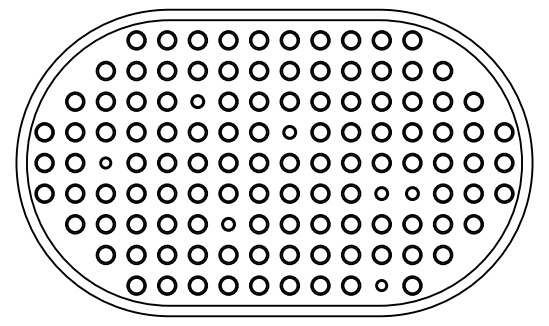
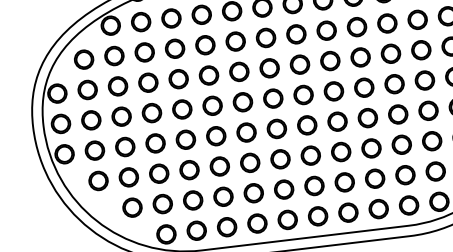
part: (197, 101) -> (205, 45), size x1.43
part: (289, 132) -> (299, 64), size x1.43
part: (105, 162) -> (121, 116), size x1.67
part: (381, 193) -> (397, 114), size x1.43
circle: (412, 193) -> (428, 110), size x1.43
circle: (228, 224) -> (250, 163), size x1.43
part: (381, 285) -> (408, 205), size x1.67

